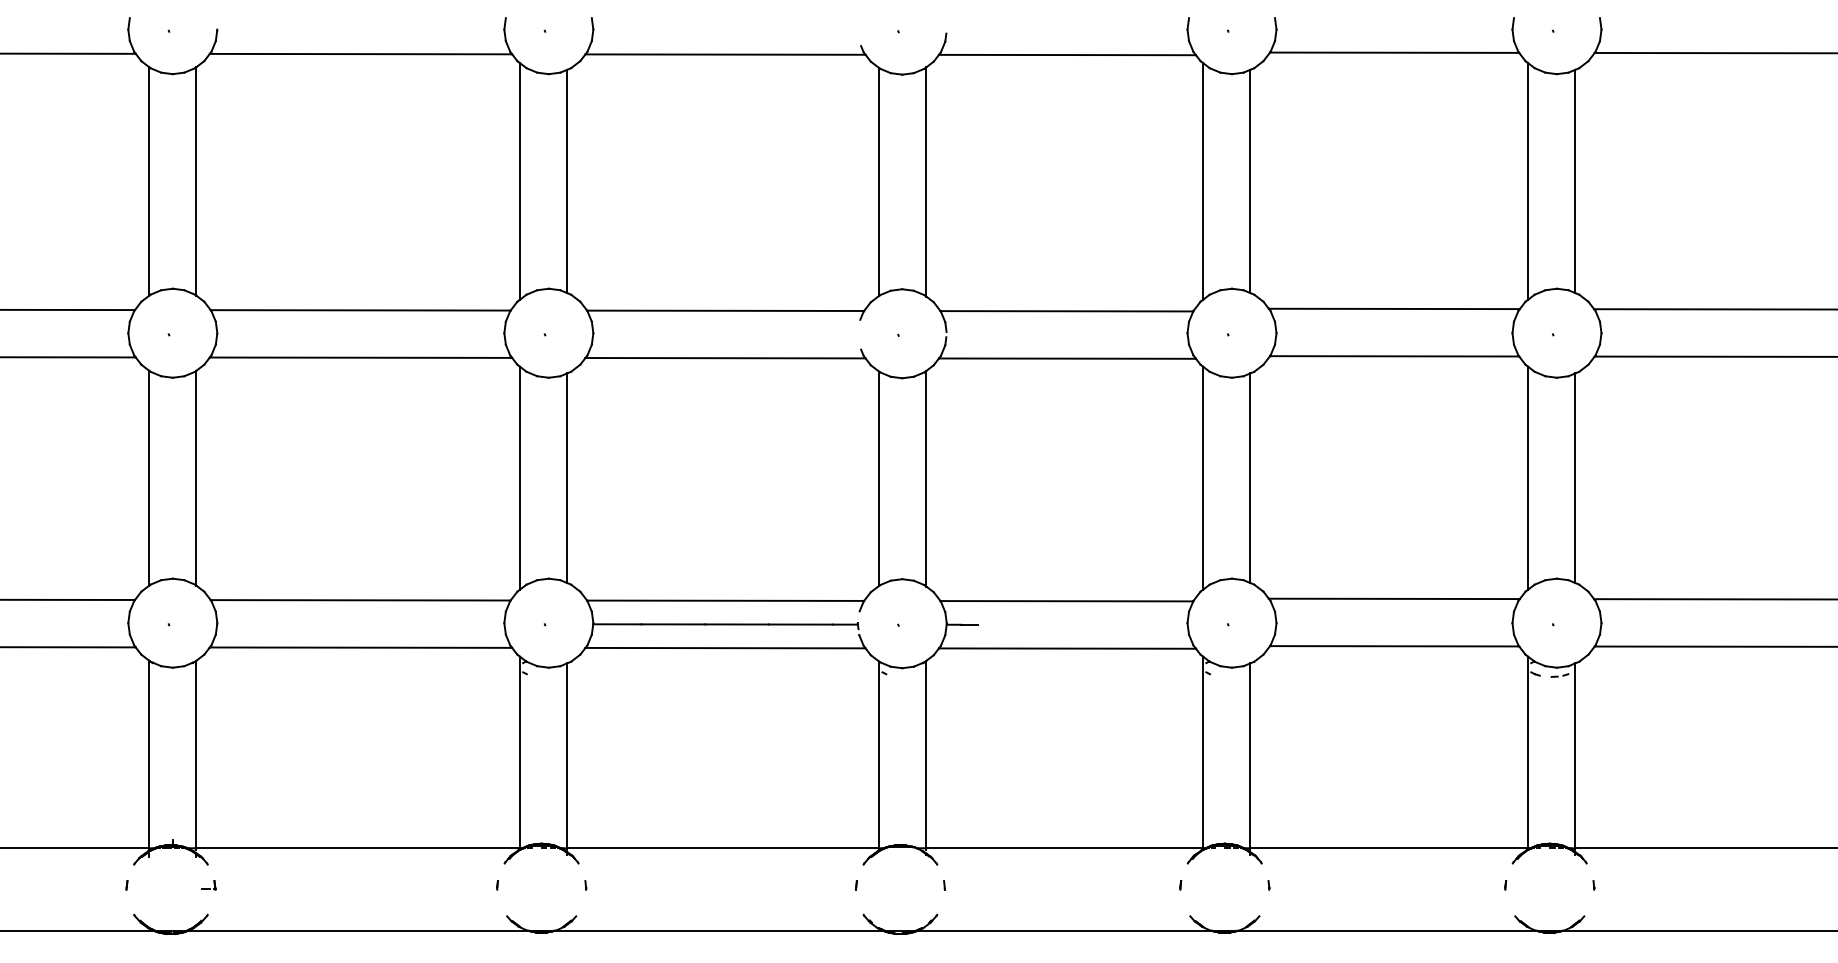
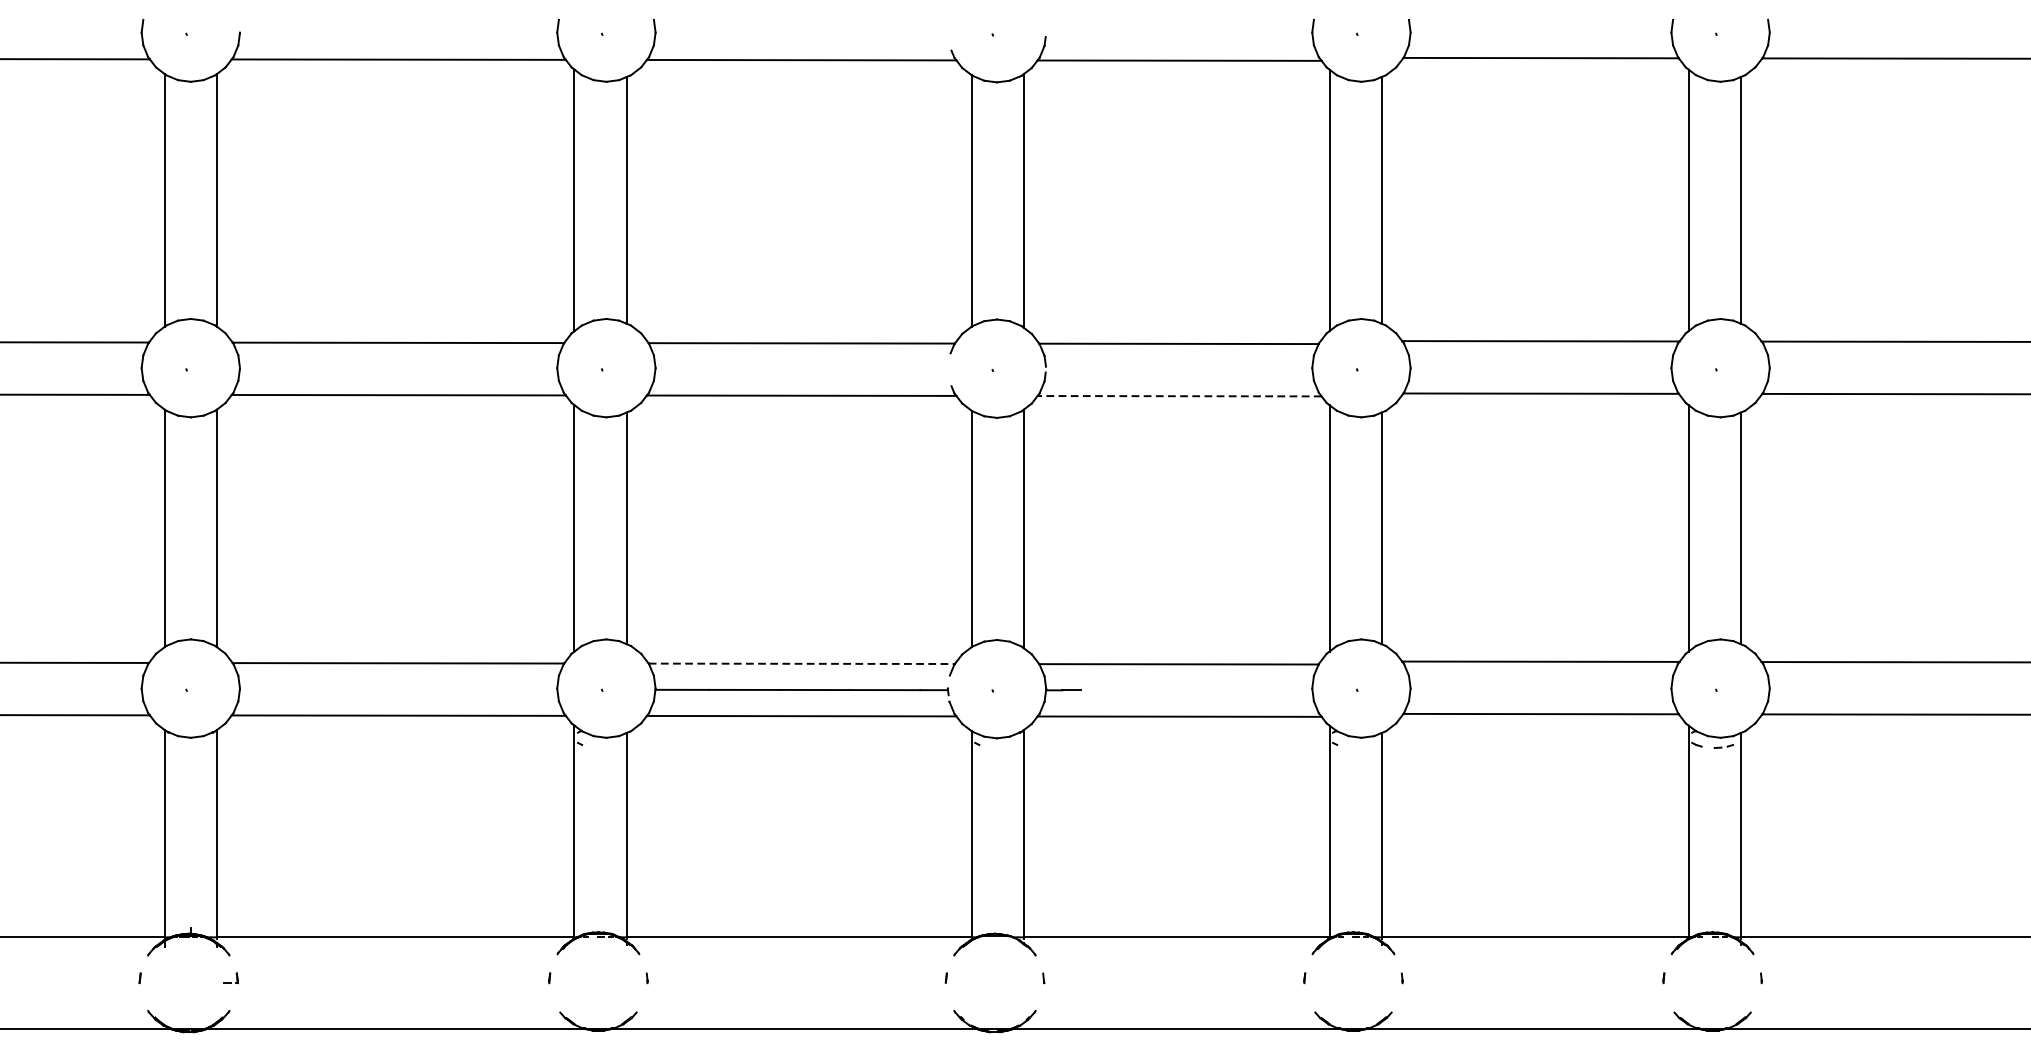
line: (1067, 358) -> (1179, 396), solid -> dashed
line: (726, 600) -> (802, 663), solid -> dashed

